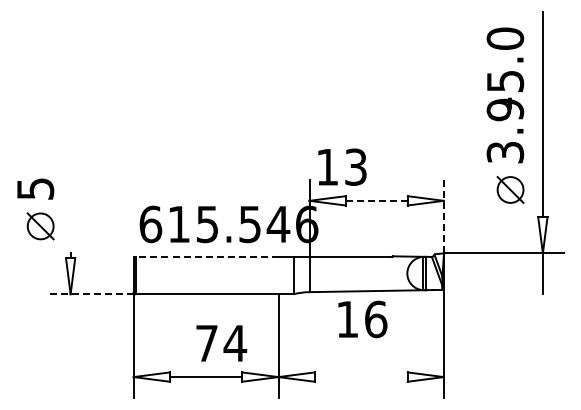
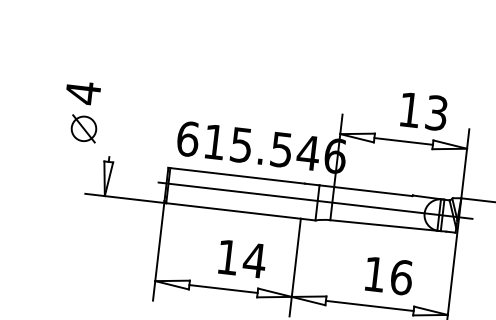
text: (342, 166) -> (424, 110), moved
text: (35, 188) -> (83, 92), 5 -> 4
line: (377, 200) -> (404, 141), dashed -> solid
line: (443, 217) -> (464, 164), dashed -> solid
line: (205, 256) -> (236, 175), dashed -> solid
line: (291, 273) -> (315, 200), added
line: (92, 294) -> (125, 198), dashed -> solid
text: (362, 319) -> (388, 276), moved
text: (206, 343) -> (227, 257), 74 -> 14
line: (360, 377) -> (369, 306), added

